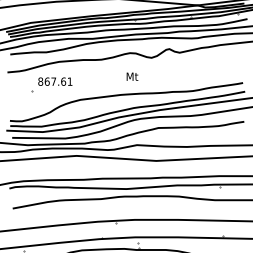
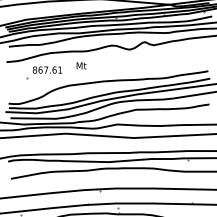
text: (132, 76) -> (81, 65), moved

